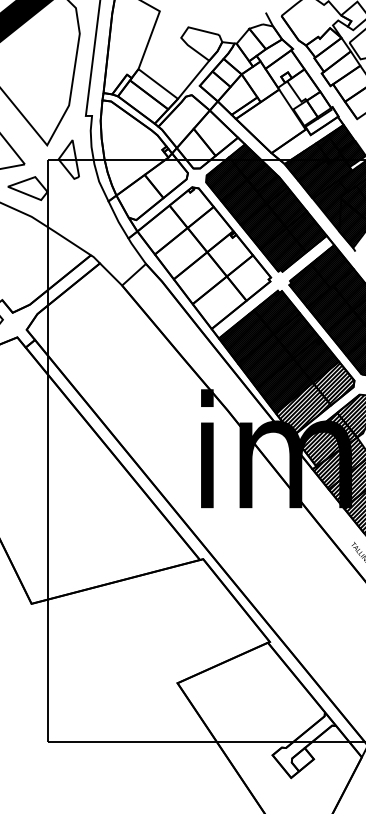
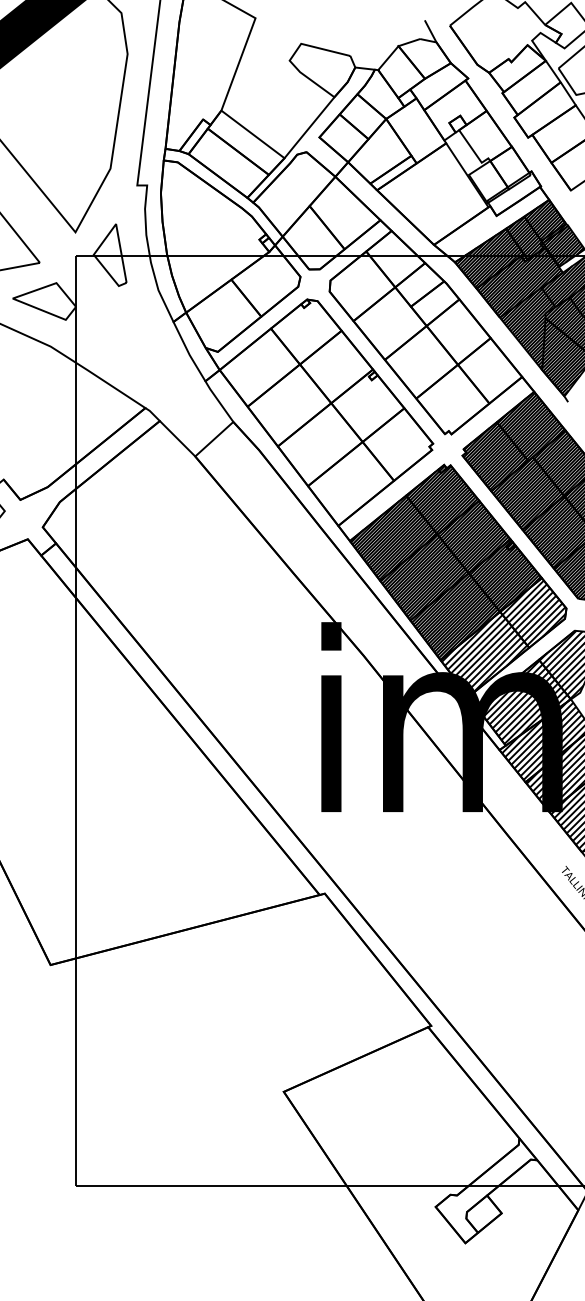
hatch: (266, 207) -> (425, 331), removed

